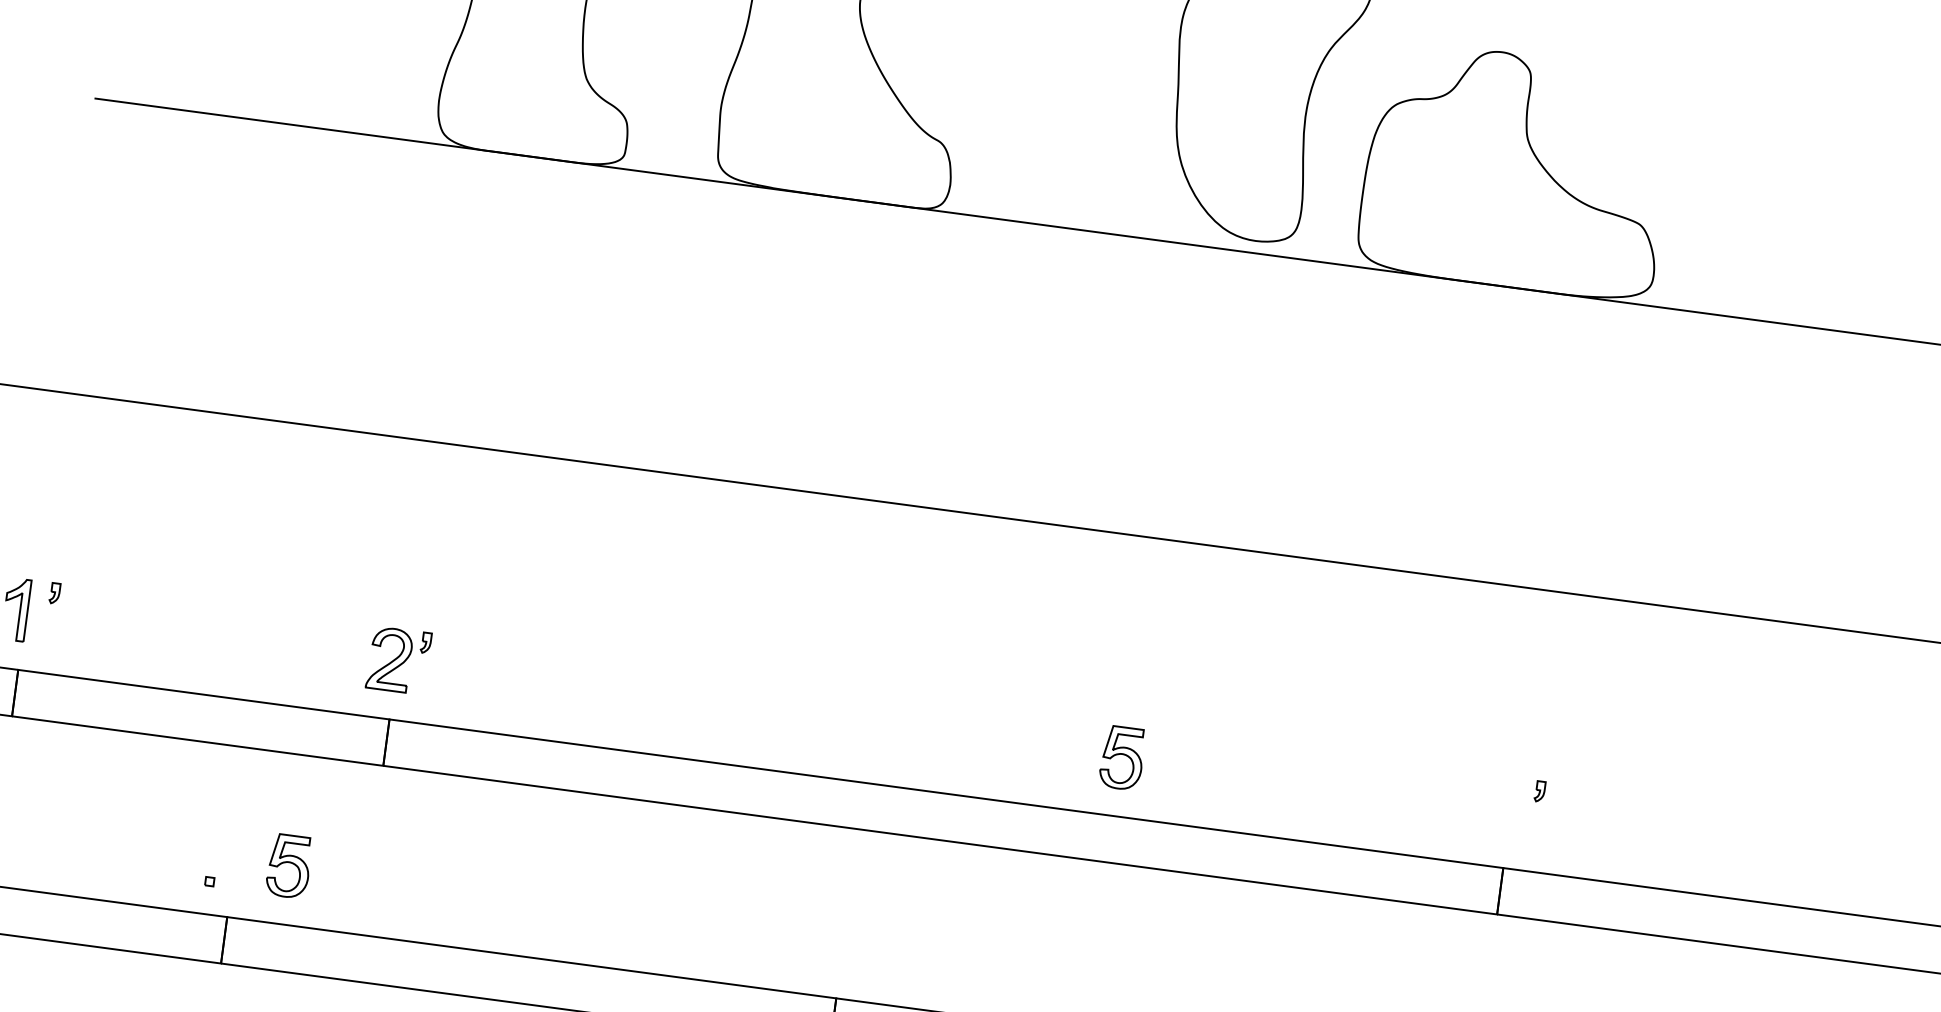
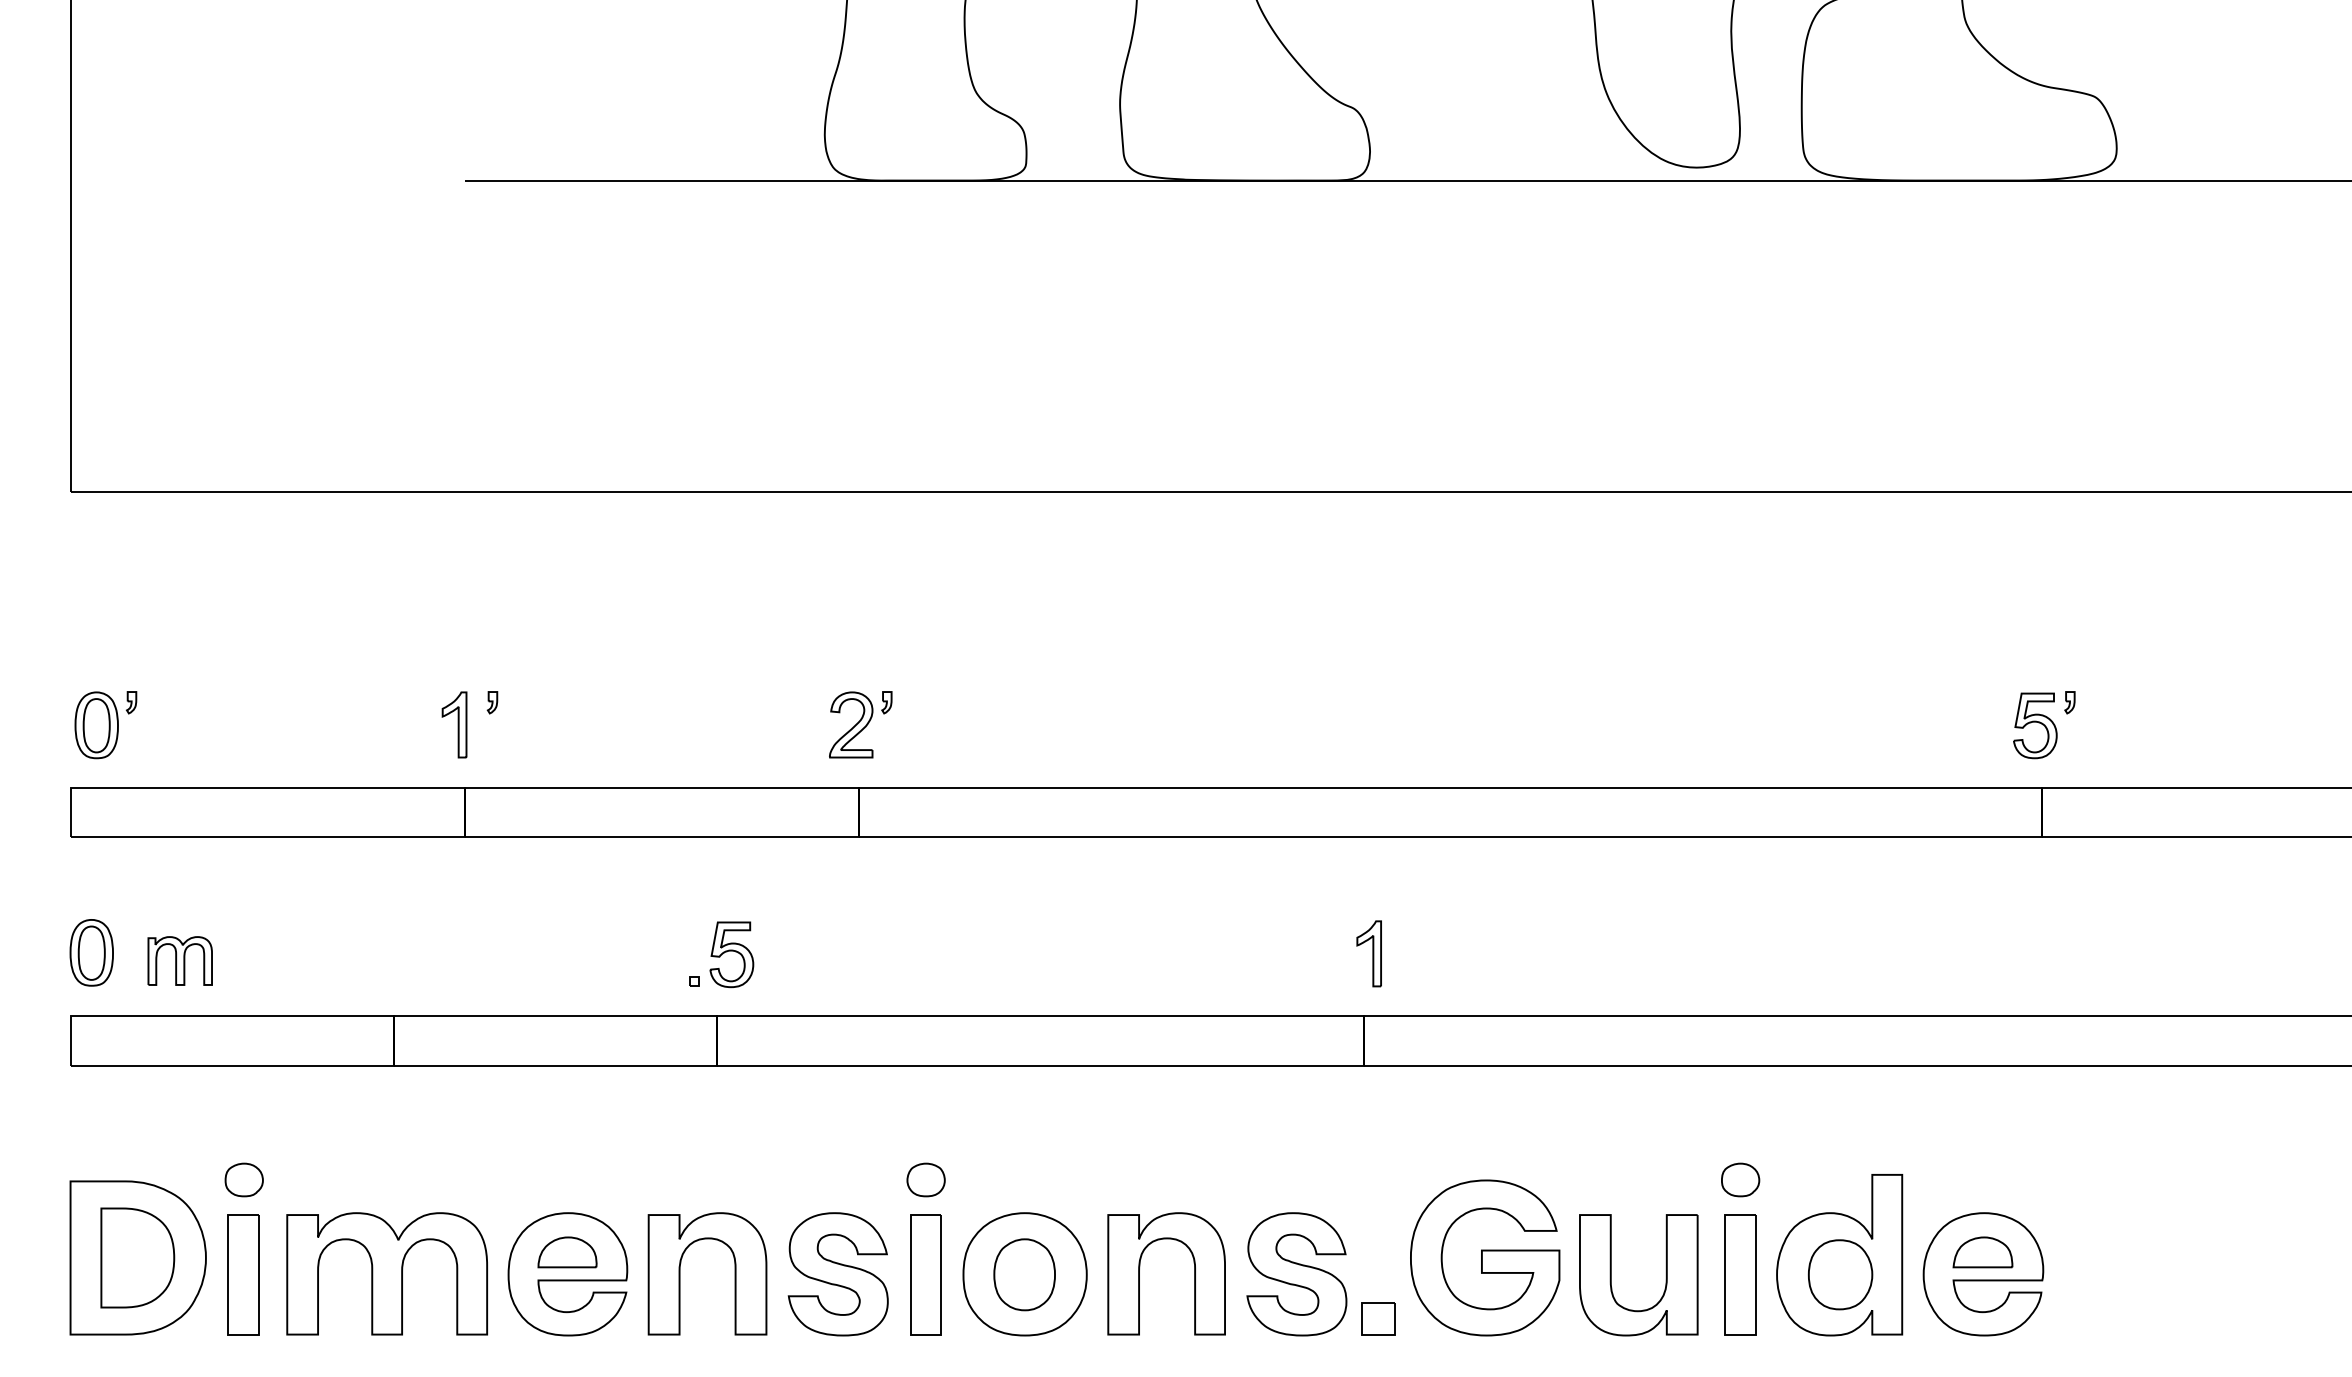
part: (1122, 757) -> (2035, 725), moved
part: (288, 865) -> (731, 954), moved
part: (848, 939) -> (1368, 953), added

